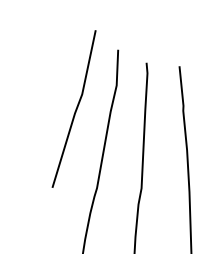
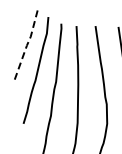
line: (76, 108) -> (27, 43), solid -> dashed

